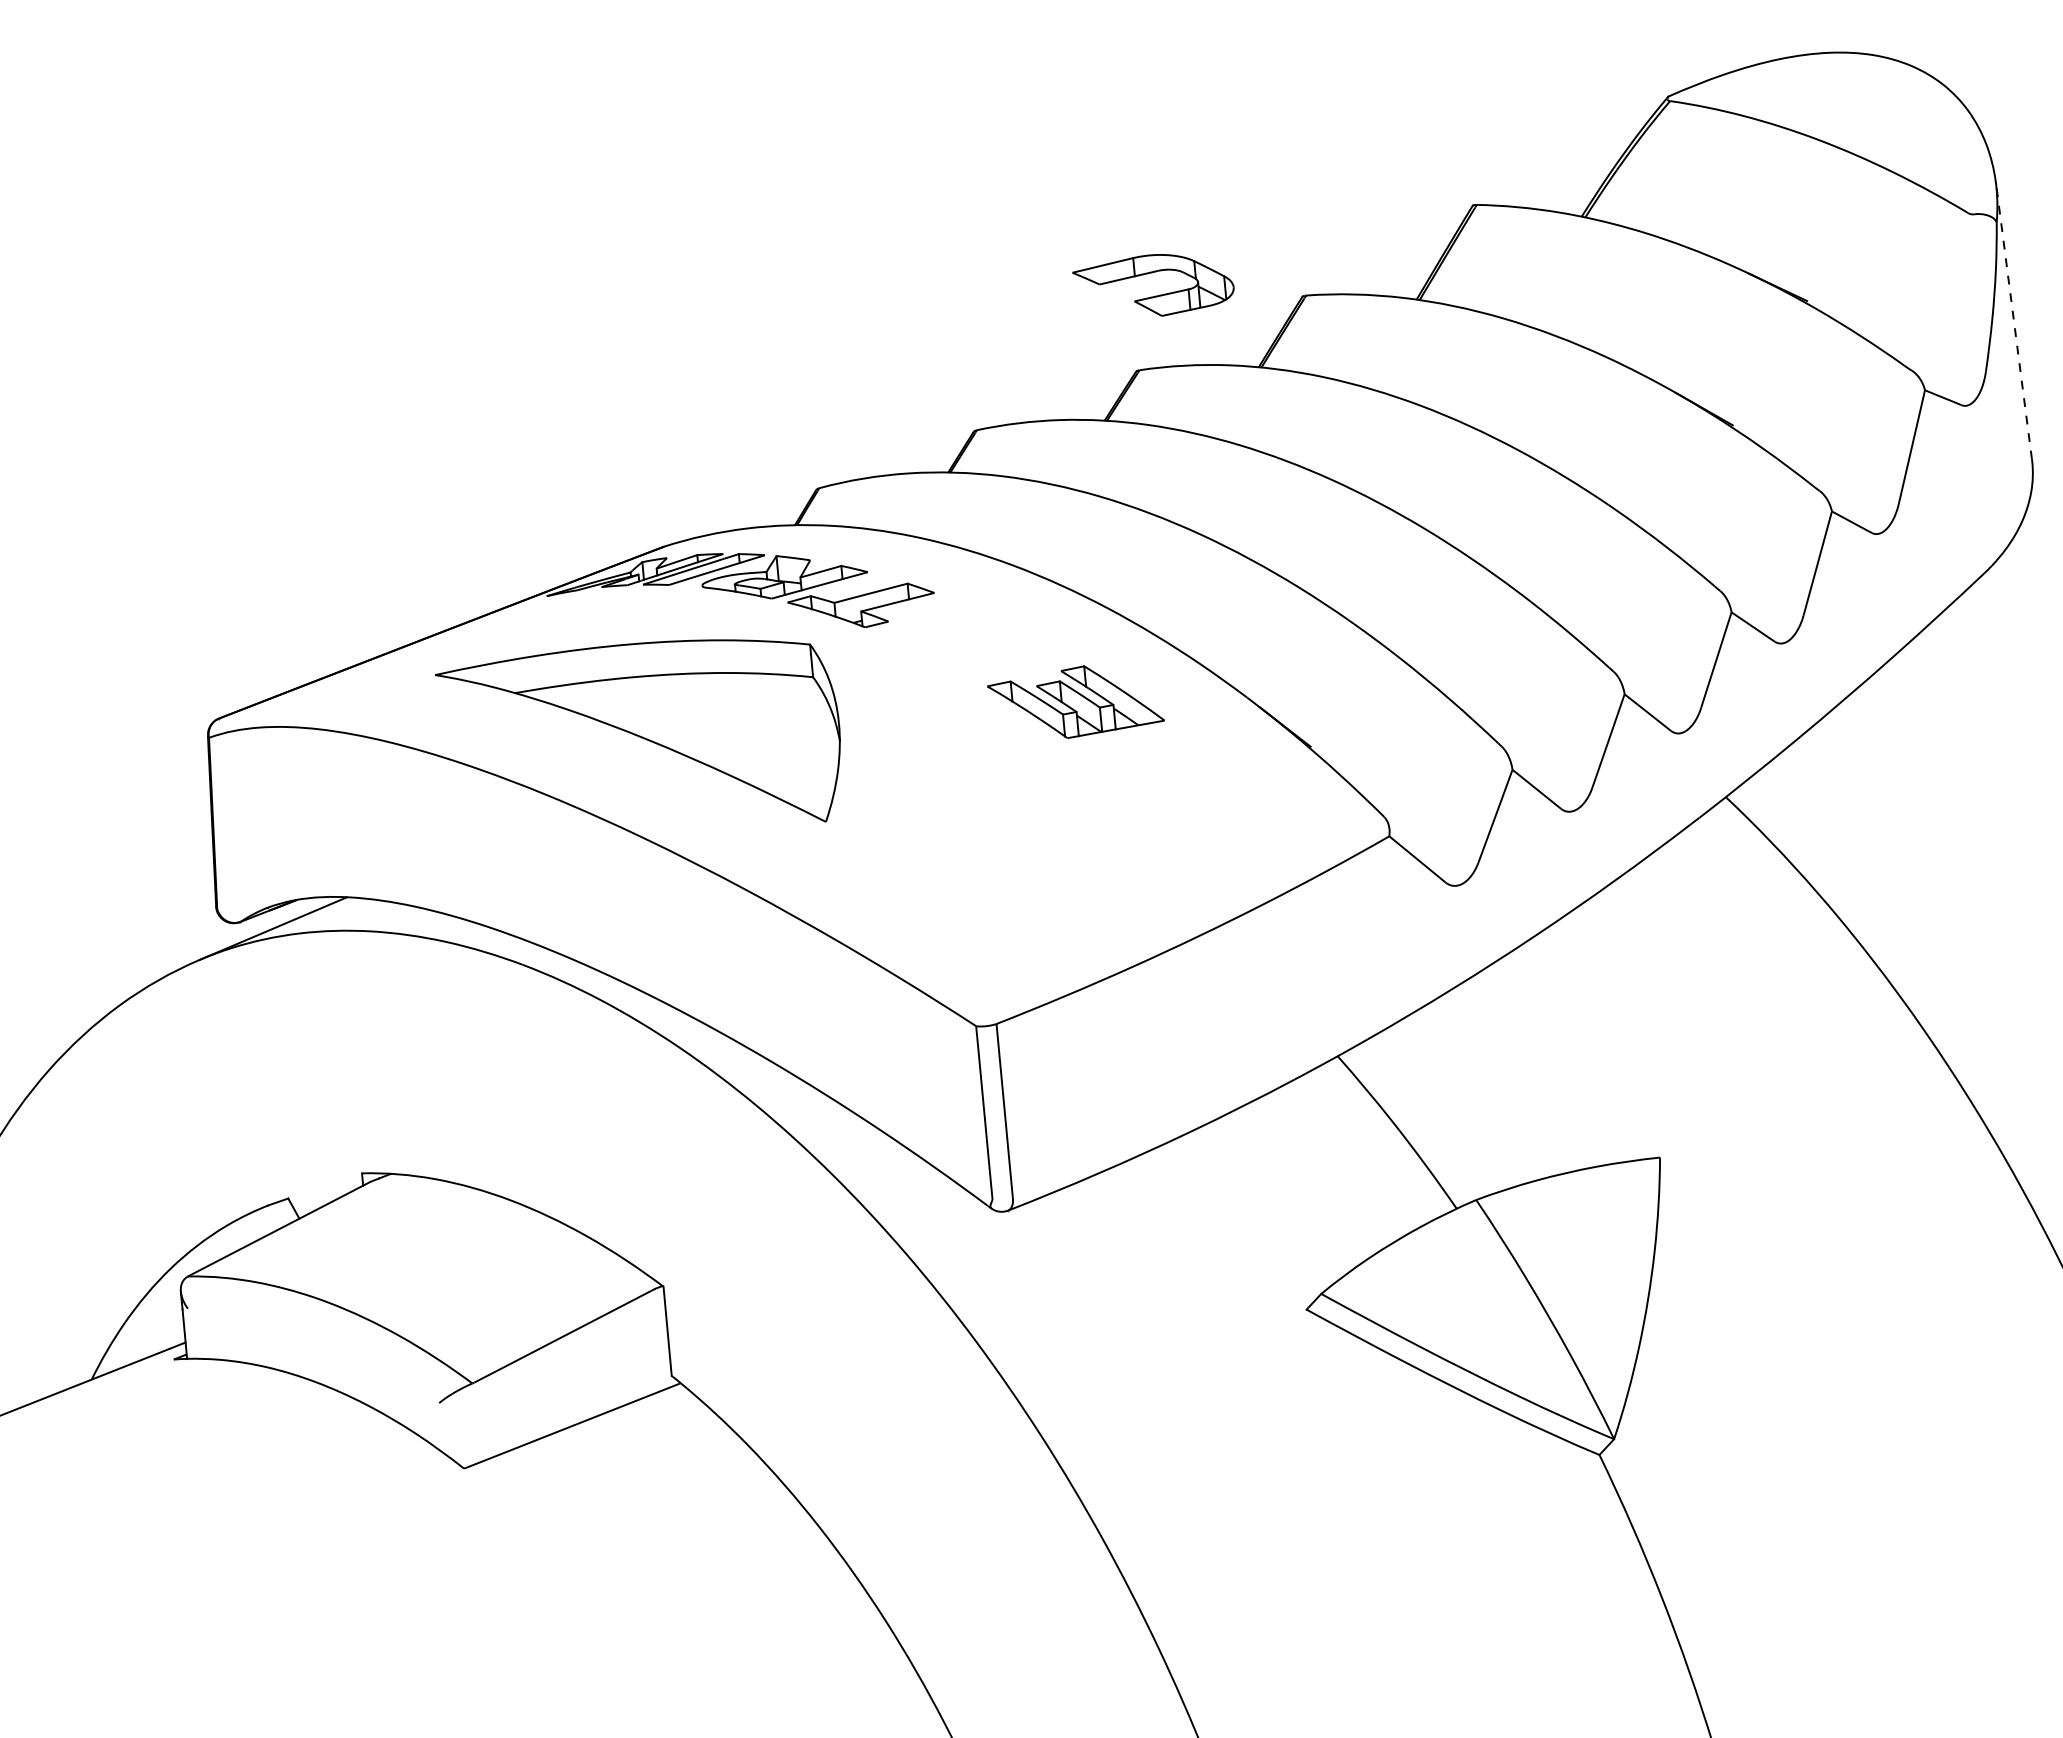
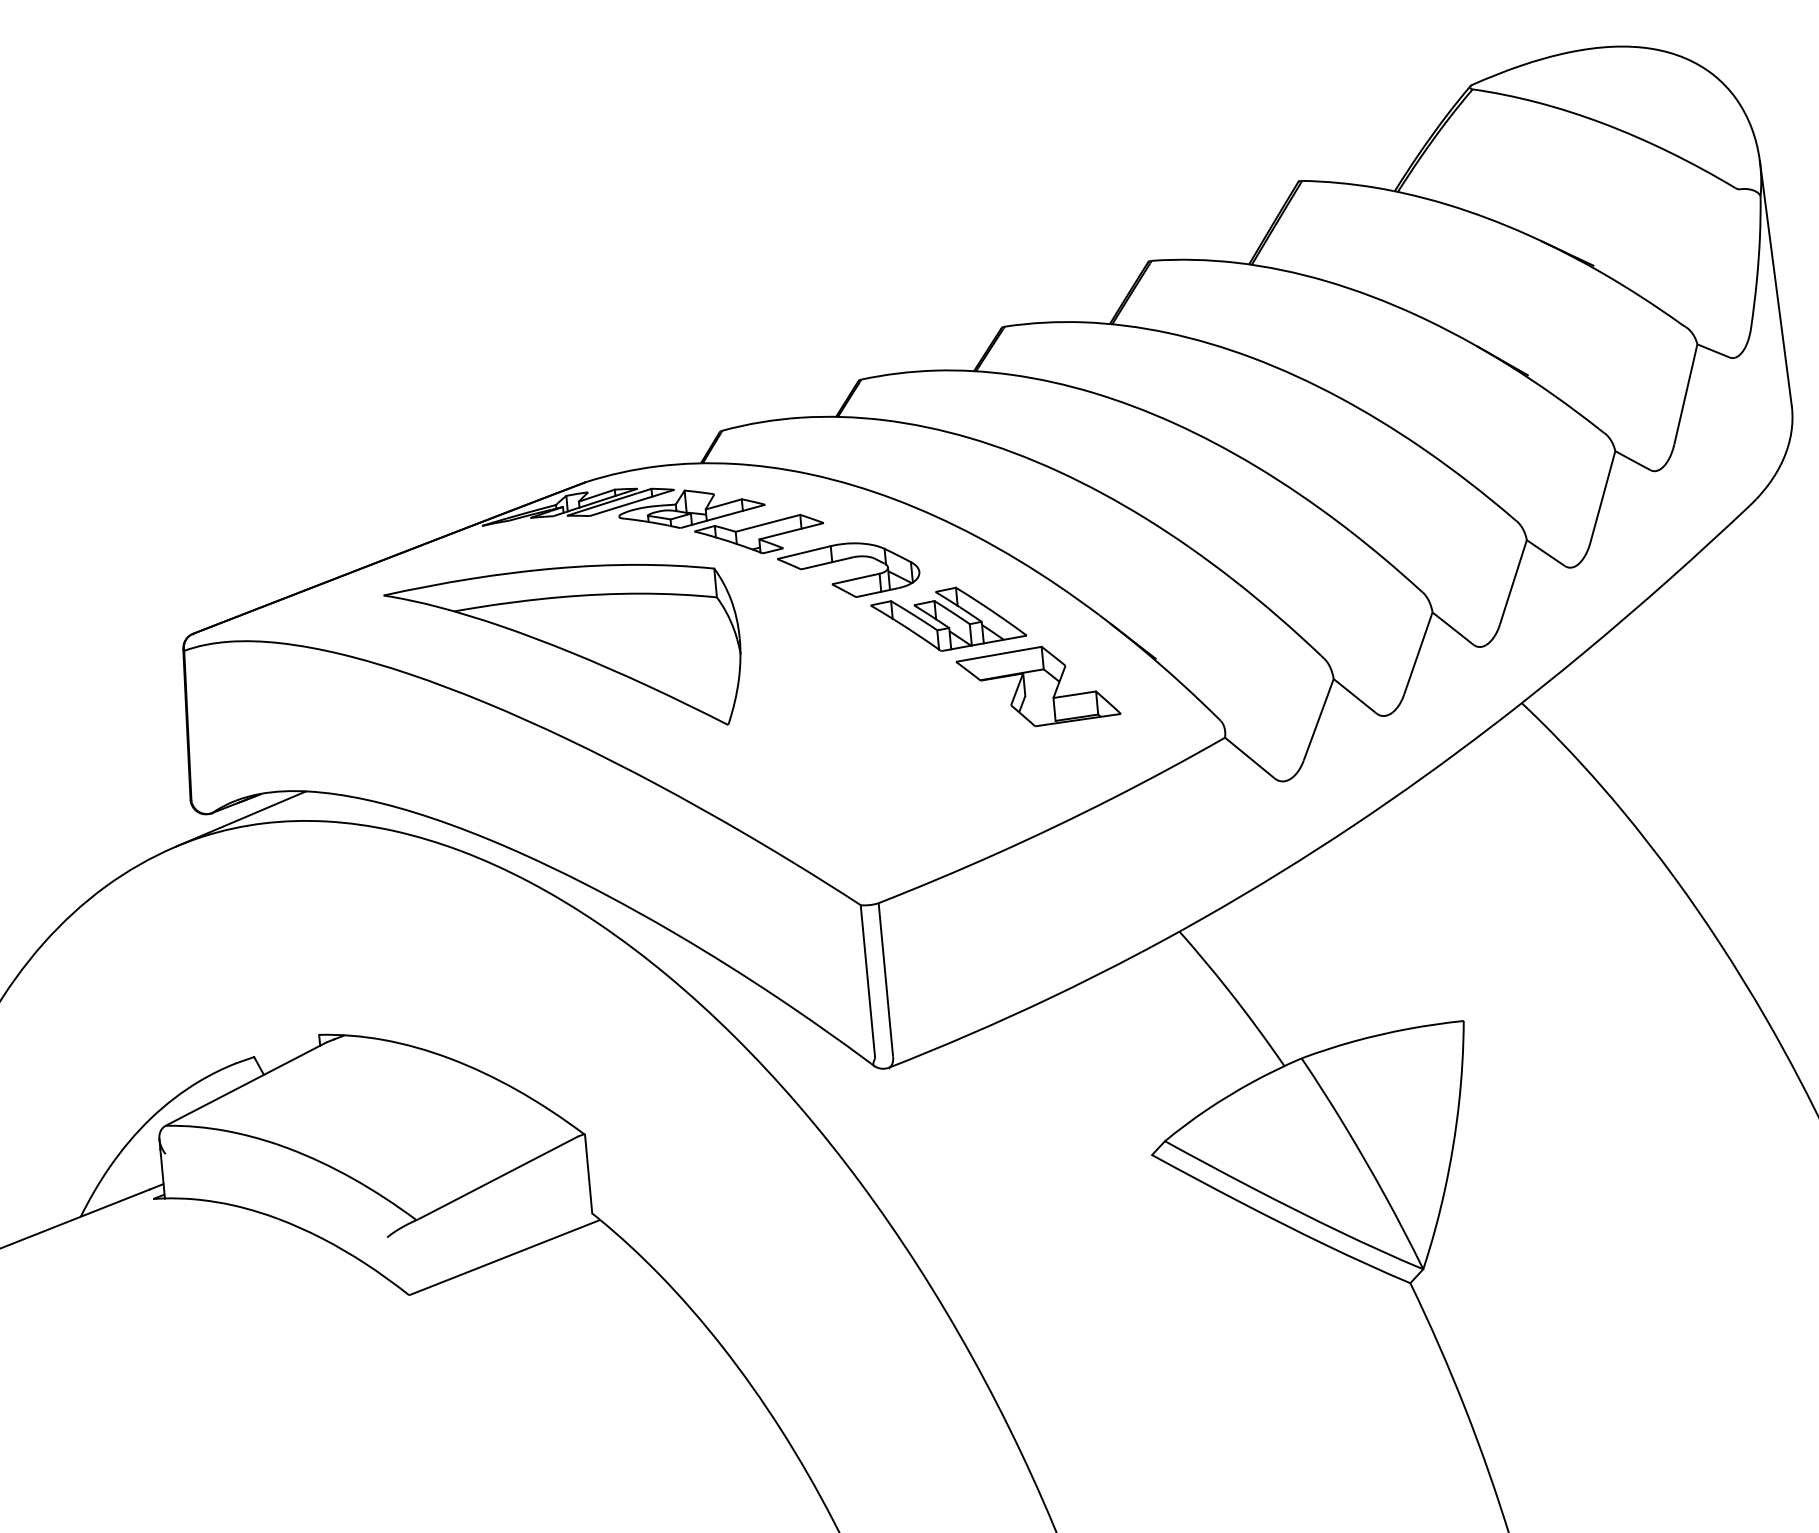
part: (1155, 295) -> (850, 579), moved
line: (2013, 320) -> (1775, 282), dashed -> solid
part: (1177, 778) -> (1038, 686), added

